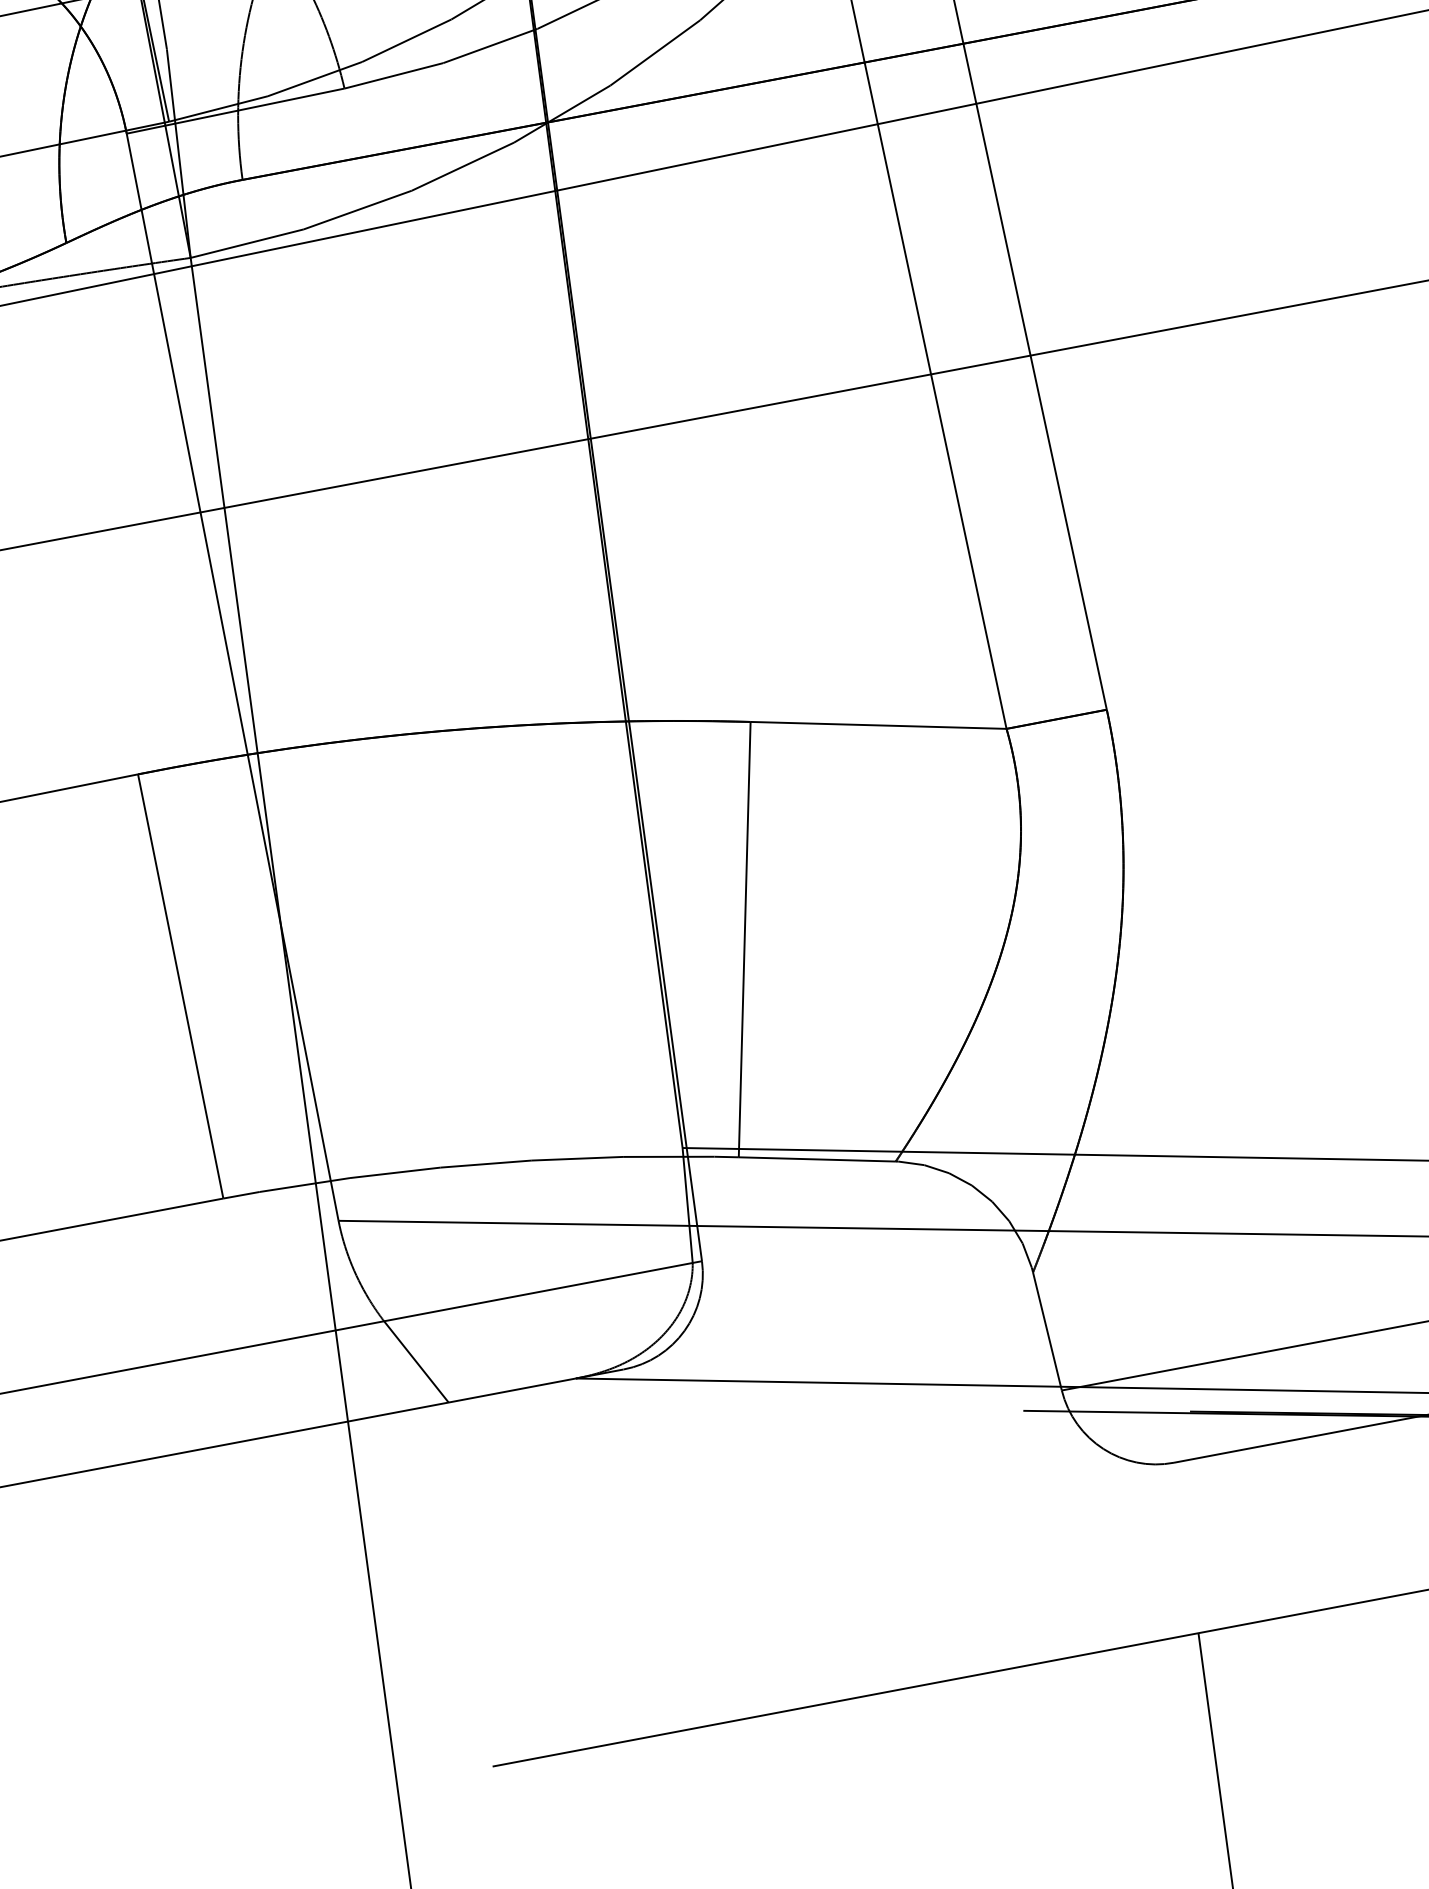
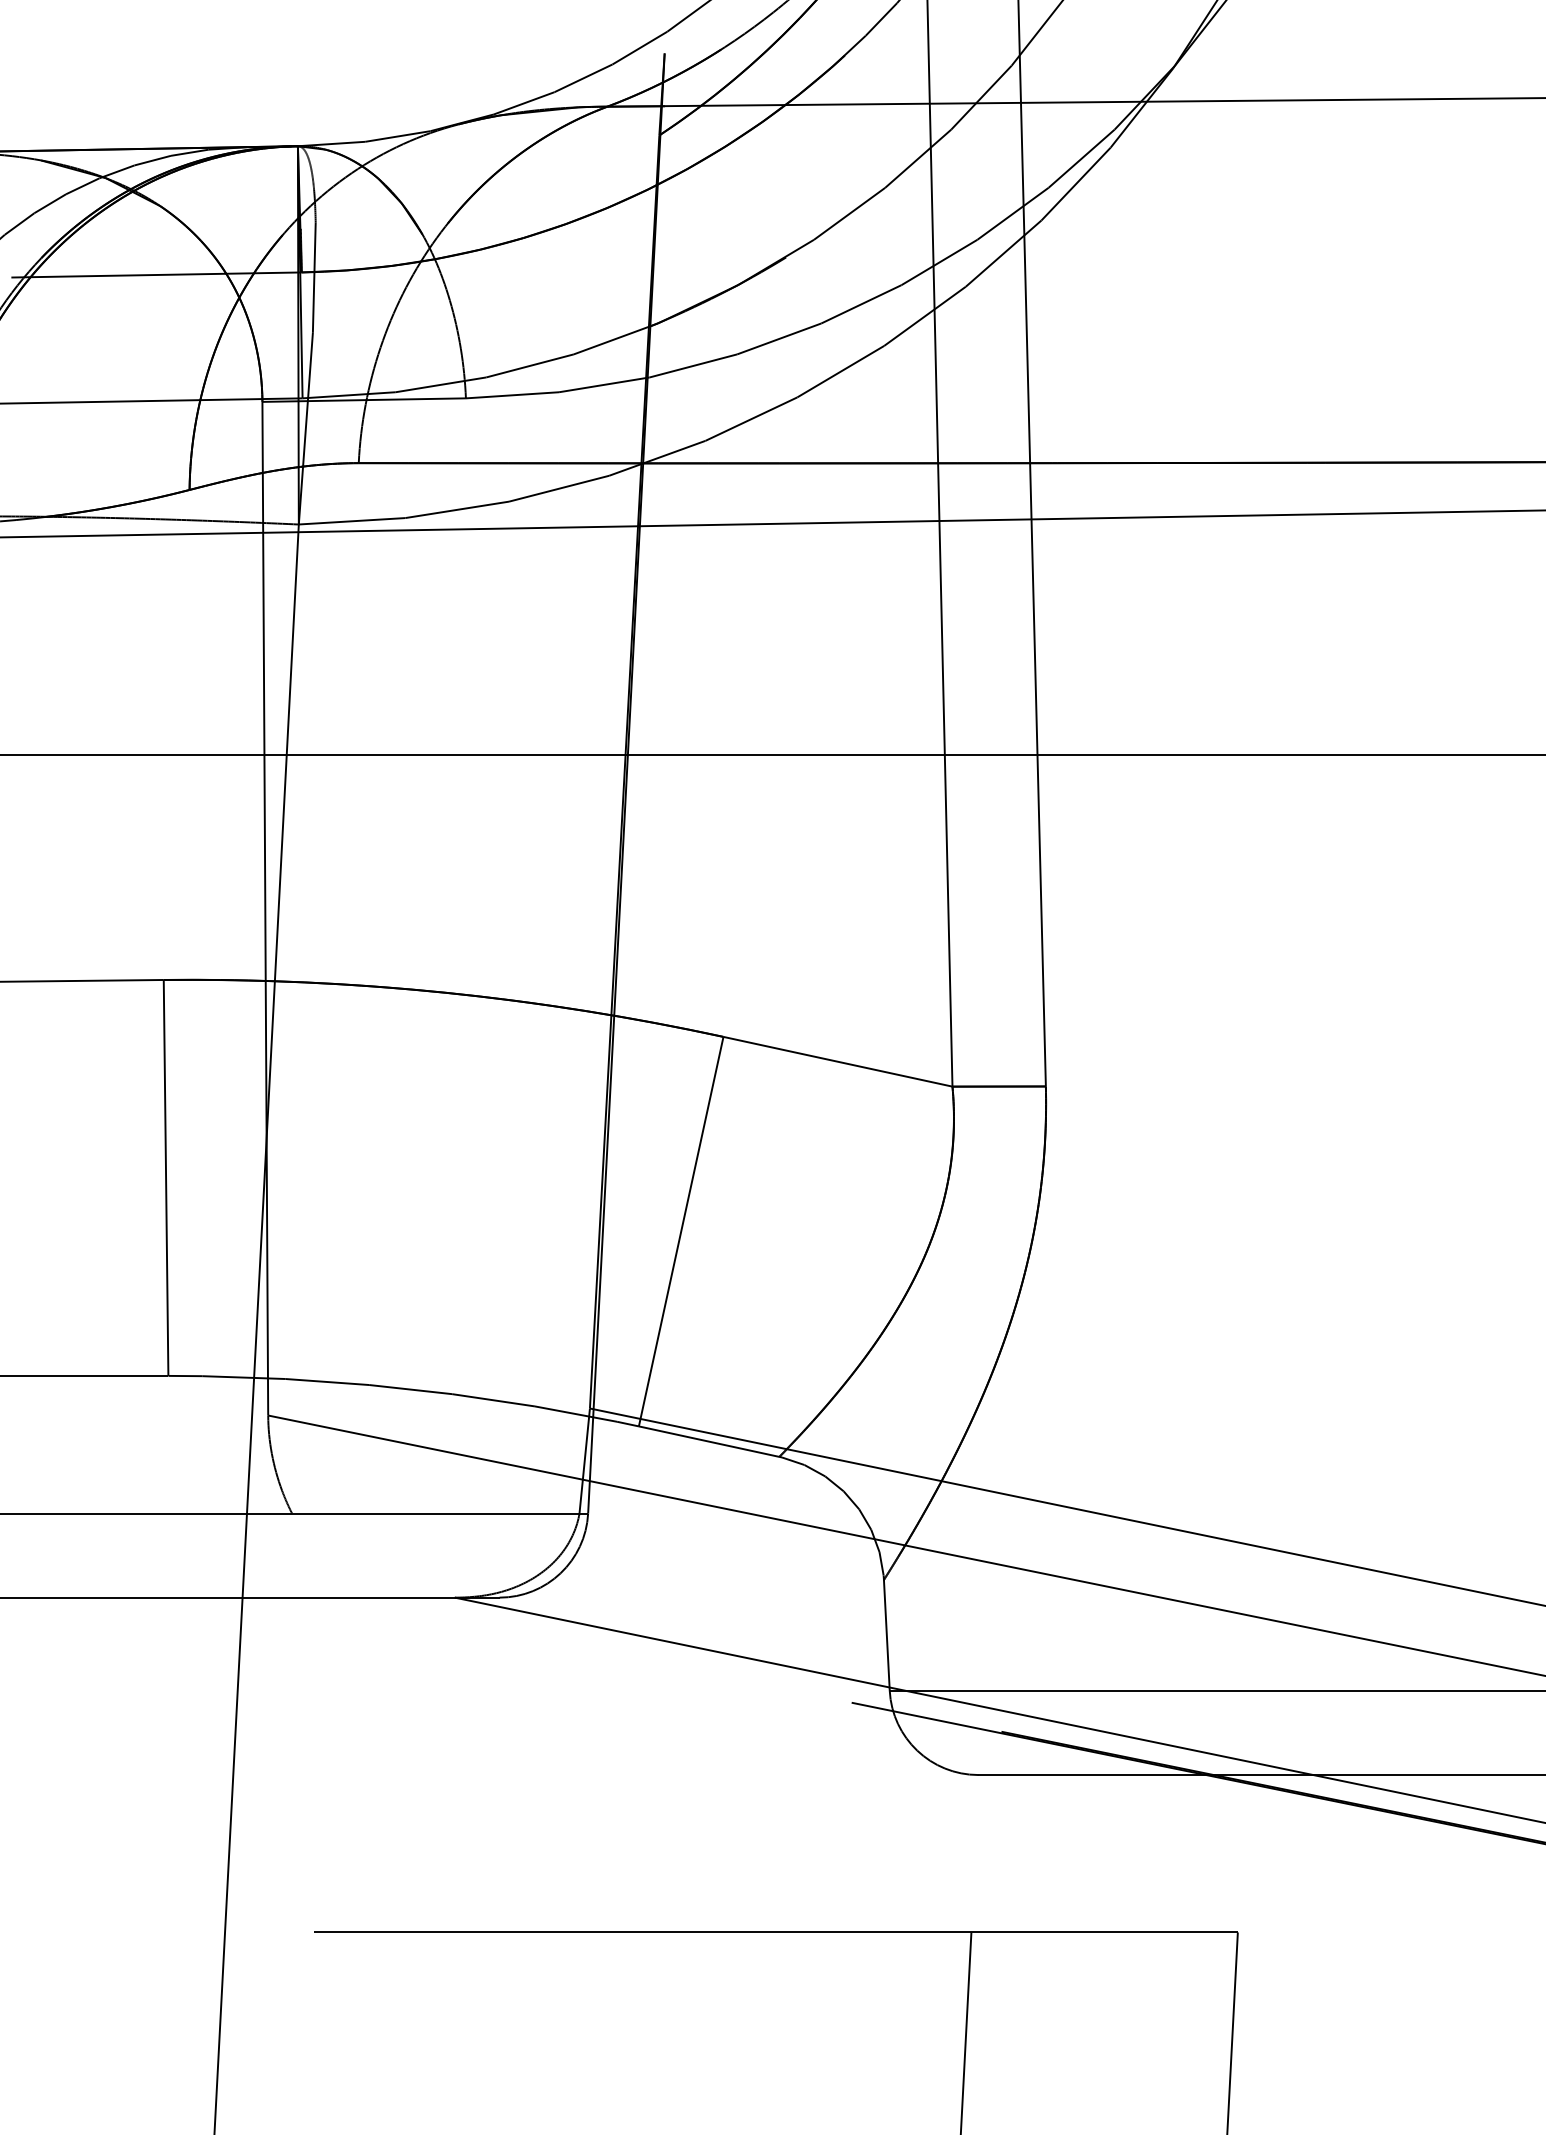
line: (416, 1361) -> (314, 1555), removed

